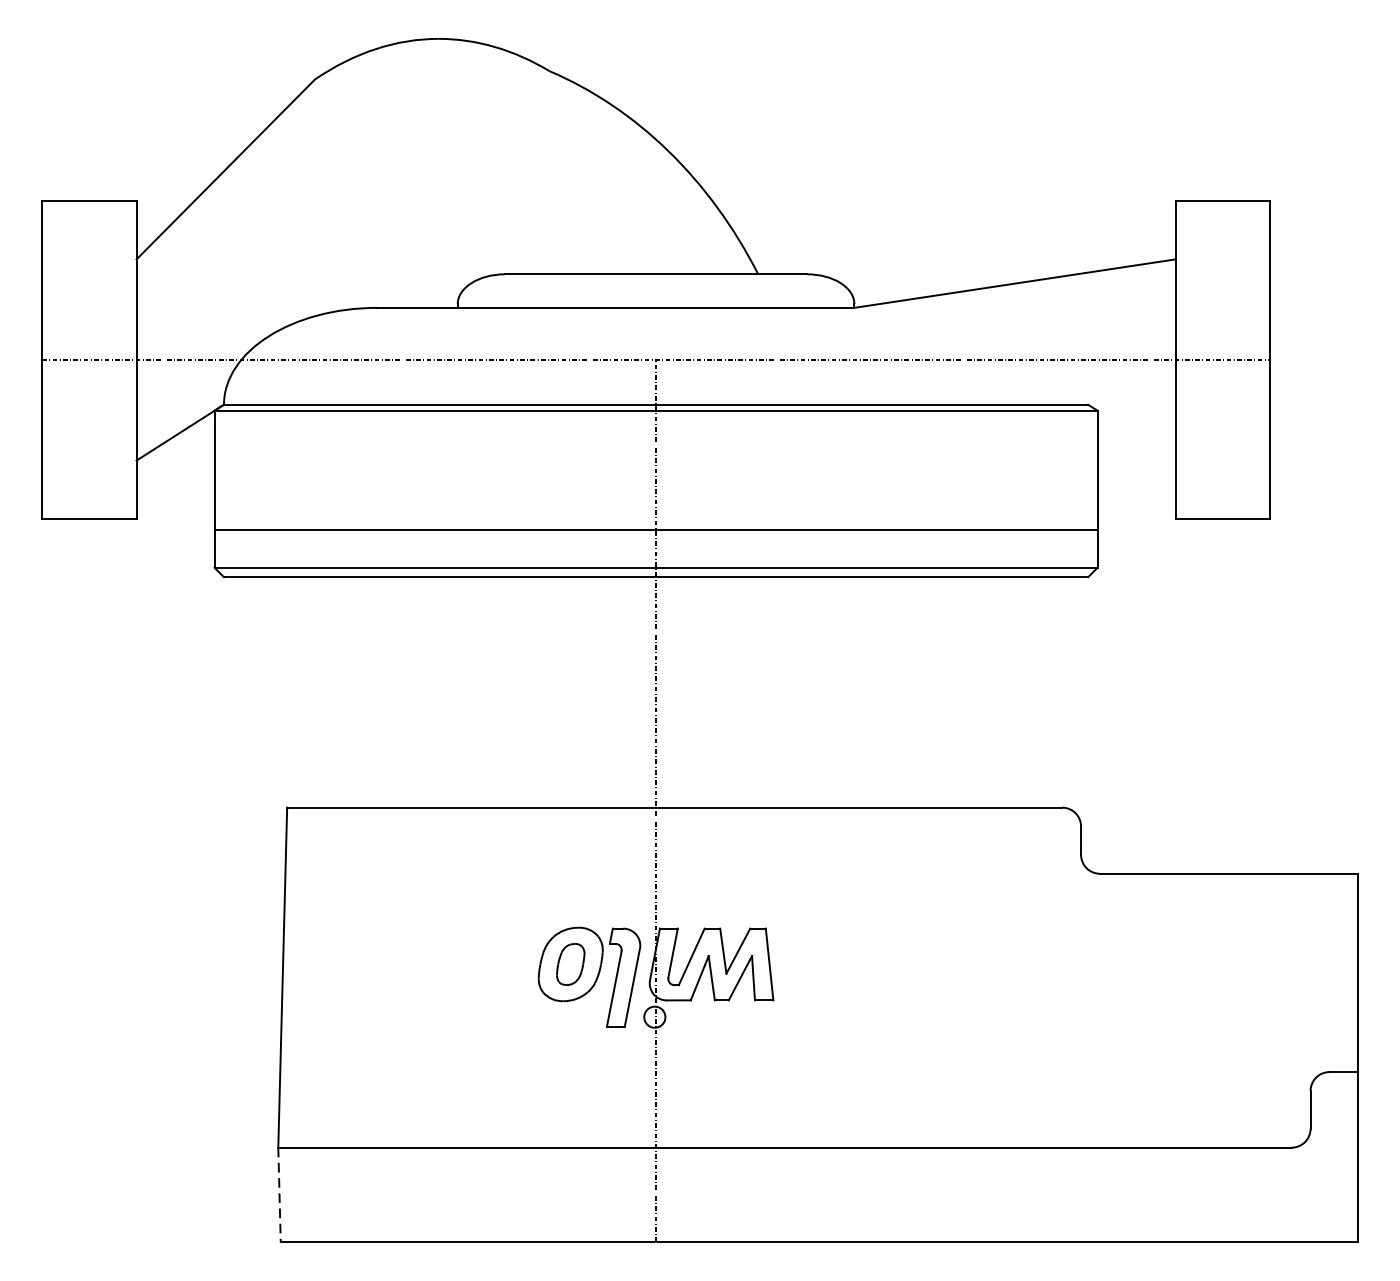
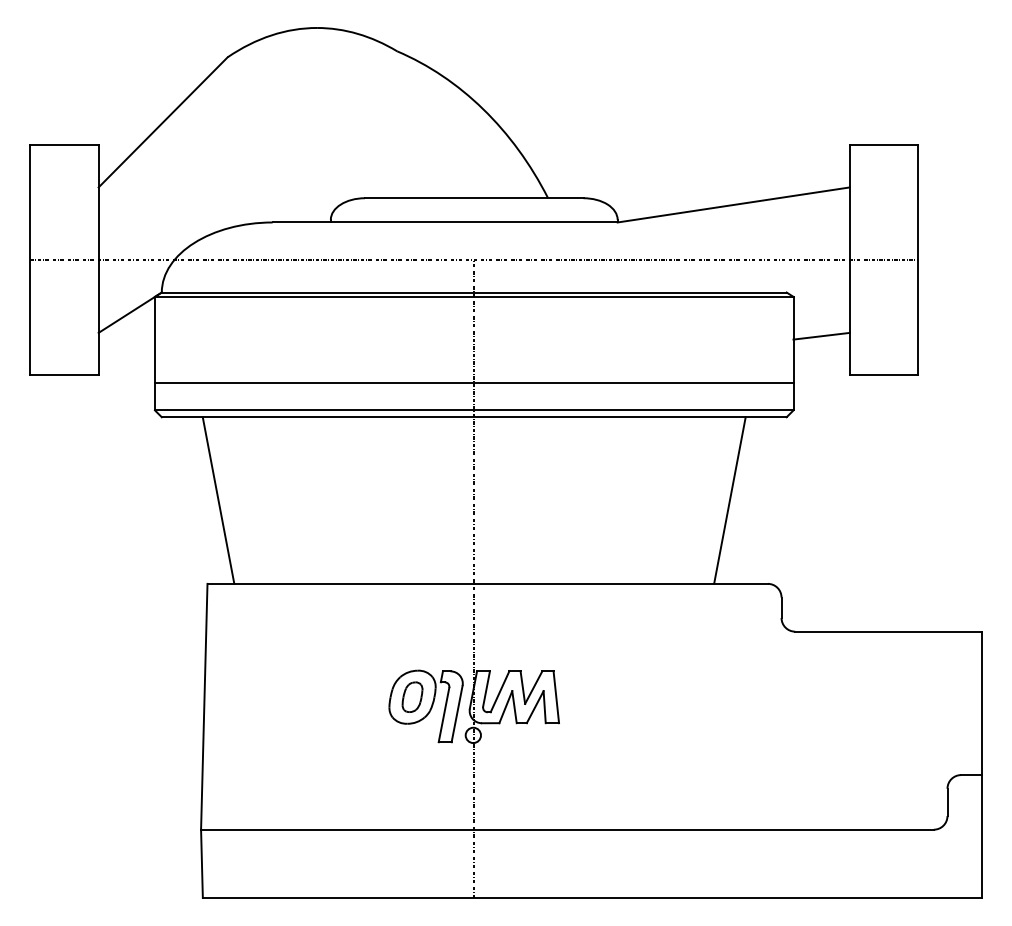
line: (1136, 464) -> (821, 335), added
line: (302, 692) -> (218, 500), added
line: (1009, 692) -> (729, 500), added
line: (278, 1195) -> (201, 864), dashed -> solid

